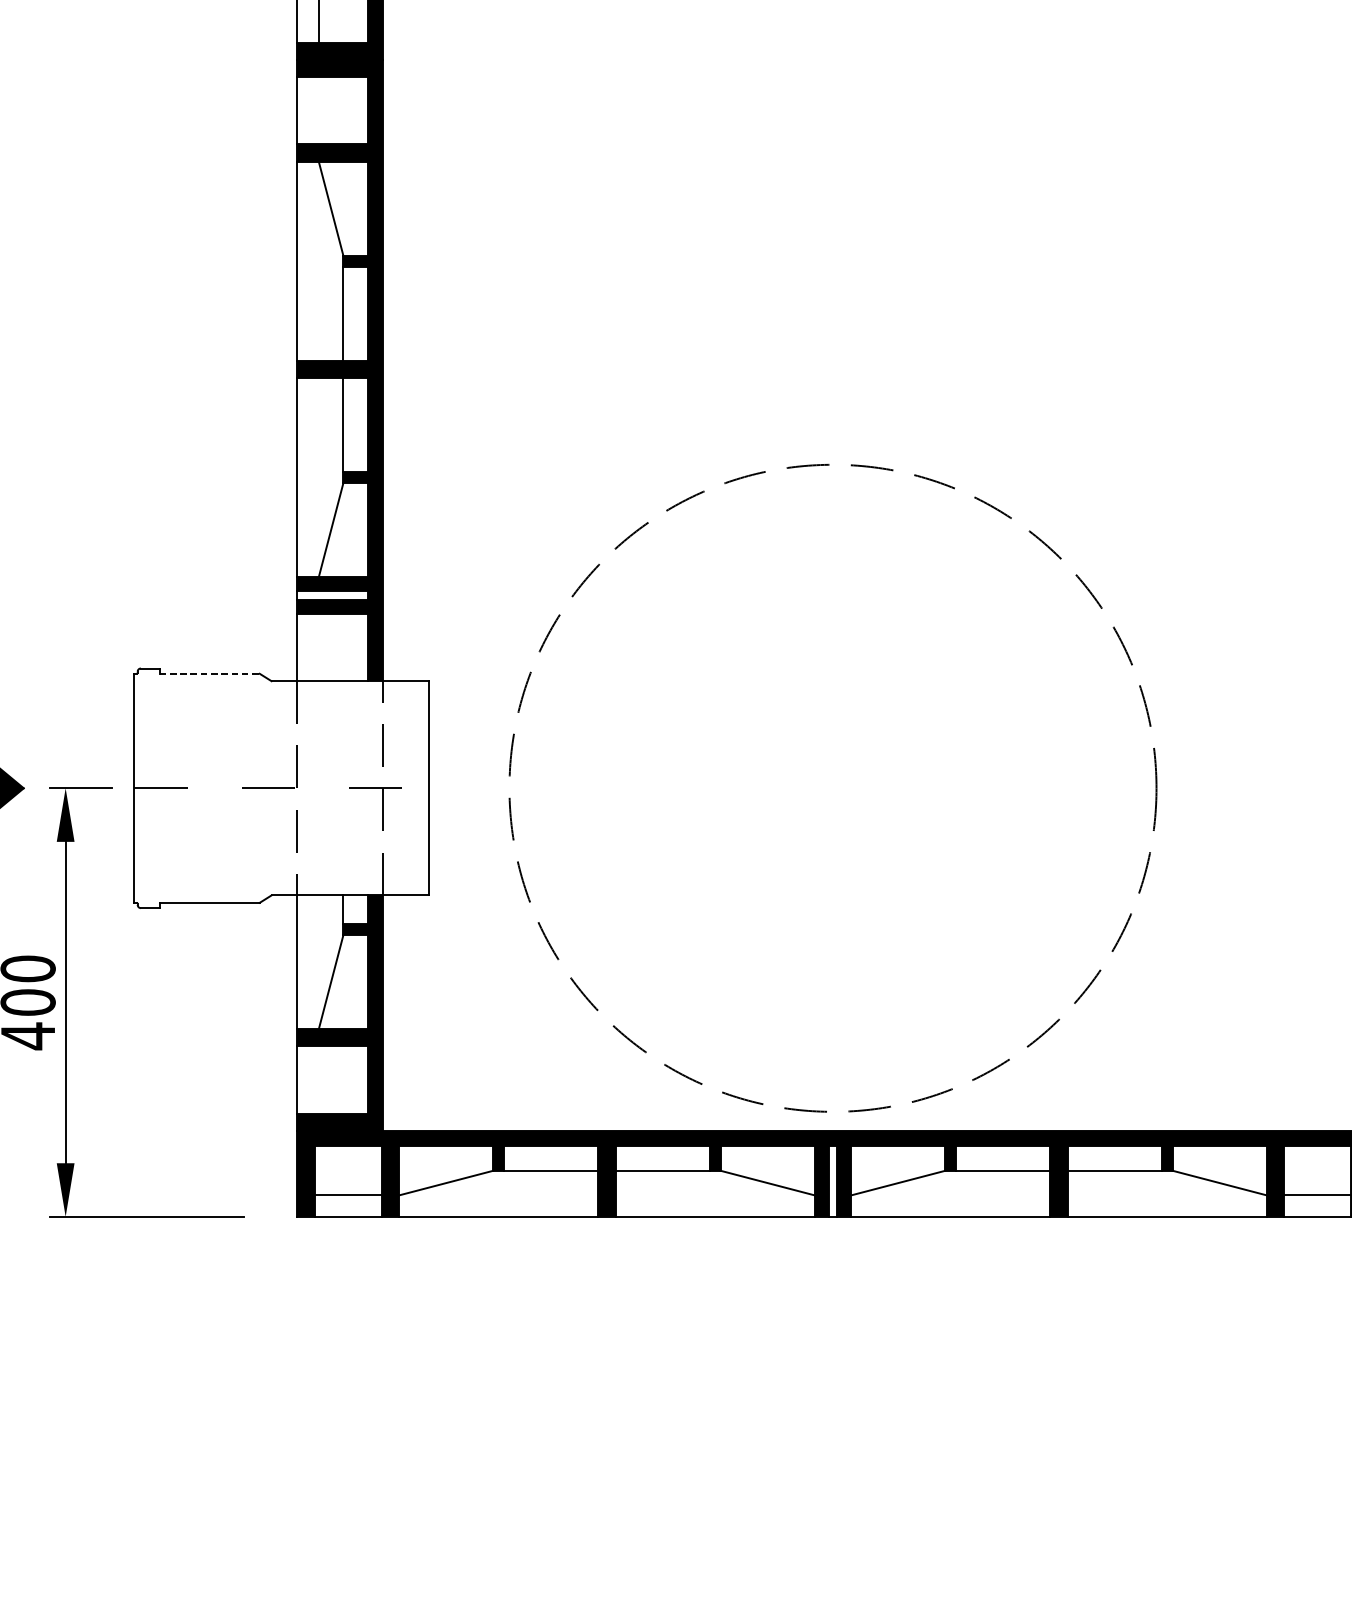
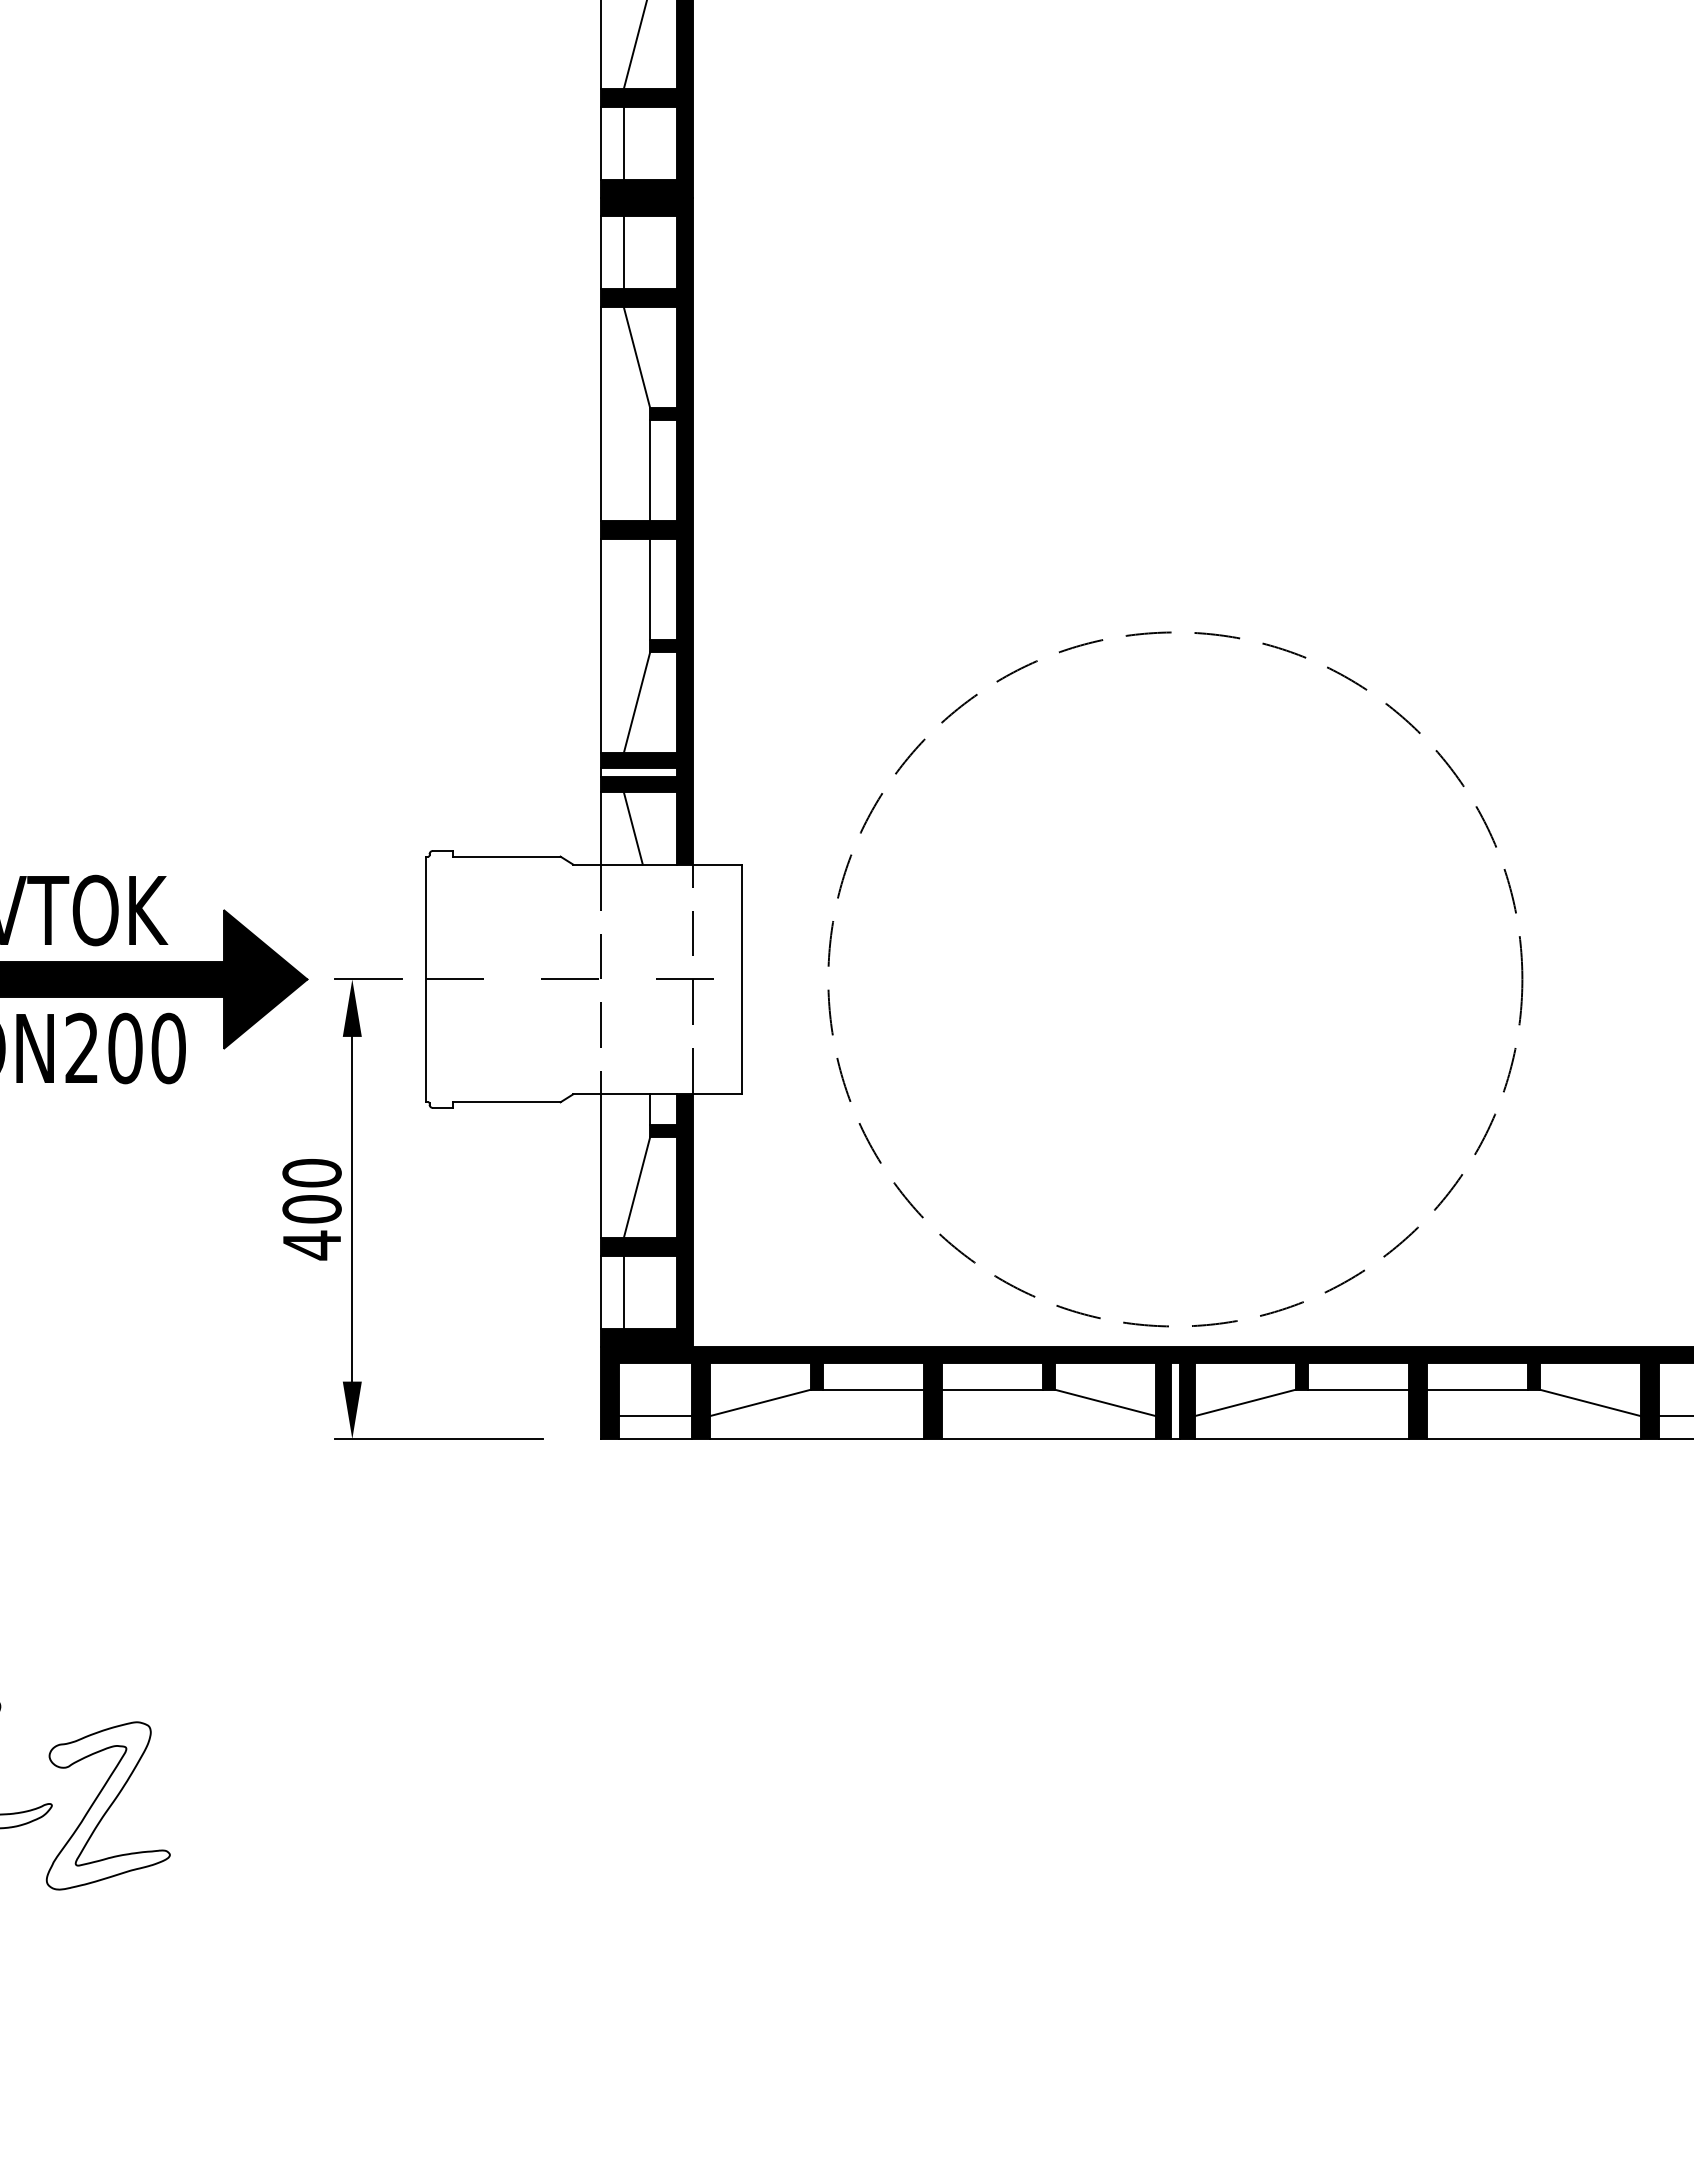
line: (318, 110) -> (623, 252), added
line: (326, 647) -> (632, 828), added
line: (209, 673) -> (506, 856), dashed -> solid
line: (318, 1080) -> (623, 1292), added

